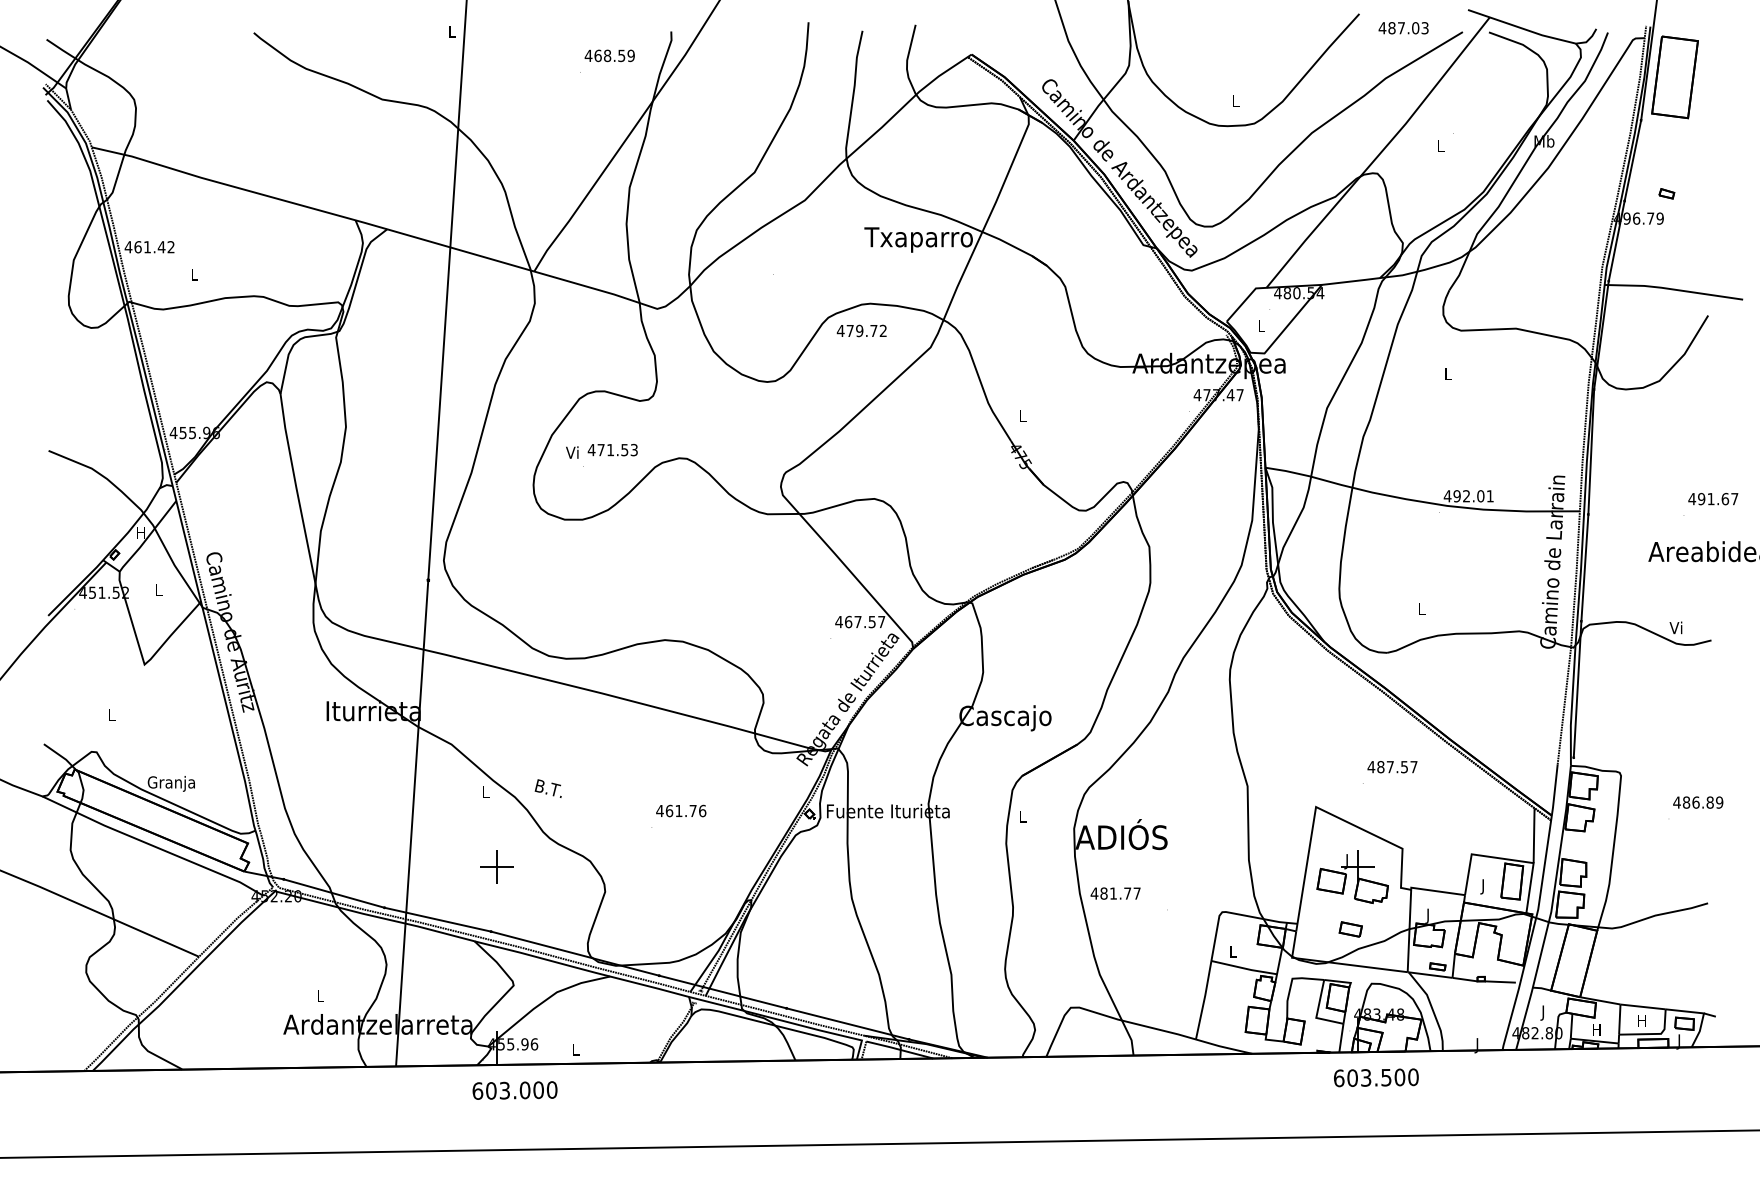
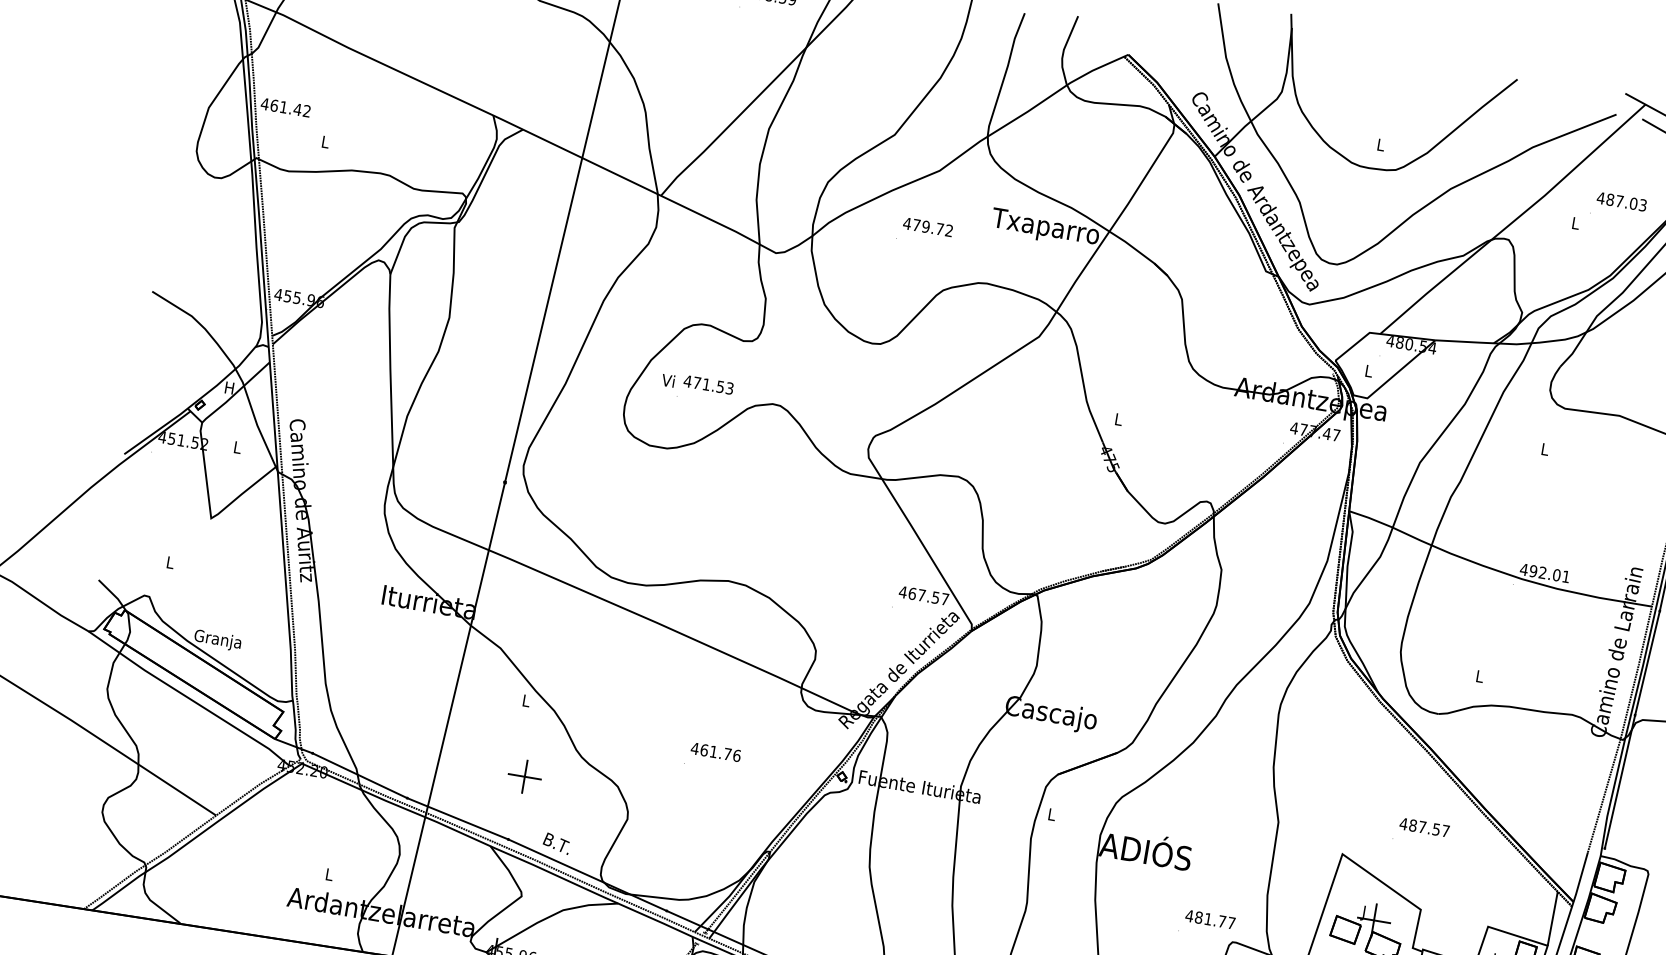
text: (1403, 28) -> (1621, 202), moved
text: (861, 330) -> (927, 226), moved
text: (547, 788) -> (555, 843), moved
text: (1115, 893) -> (1210, 919), moved

